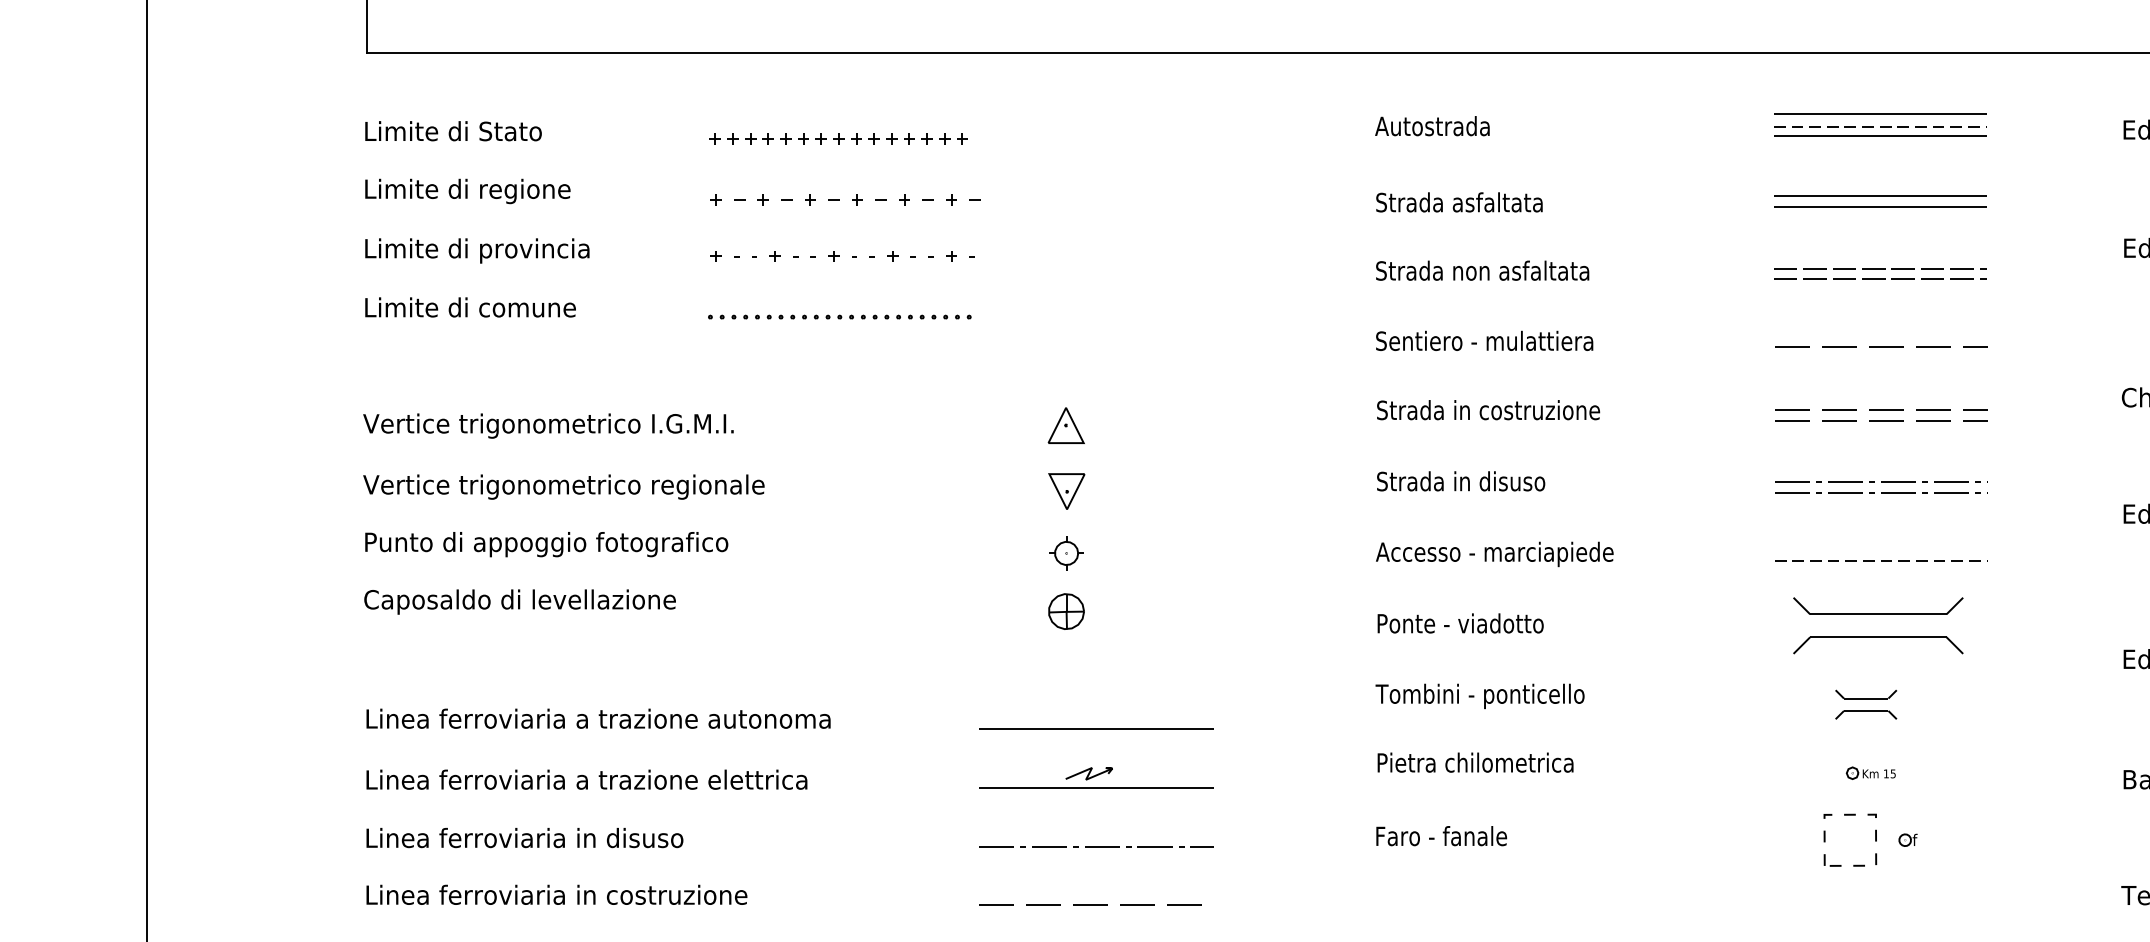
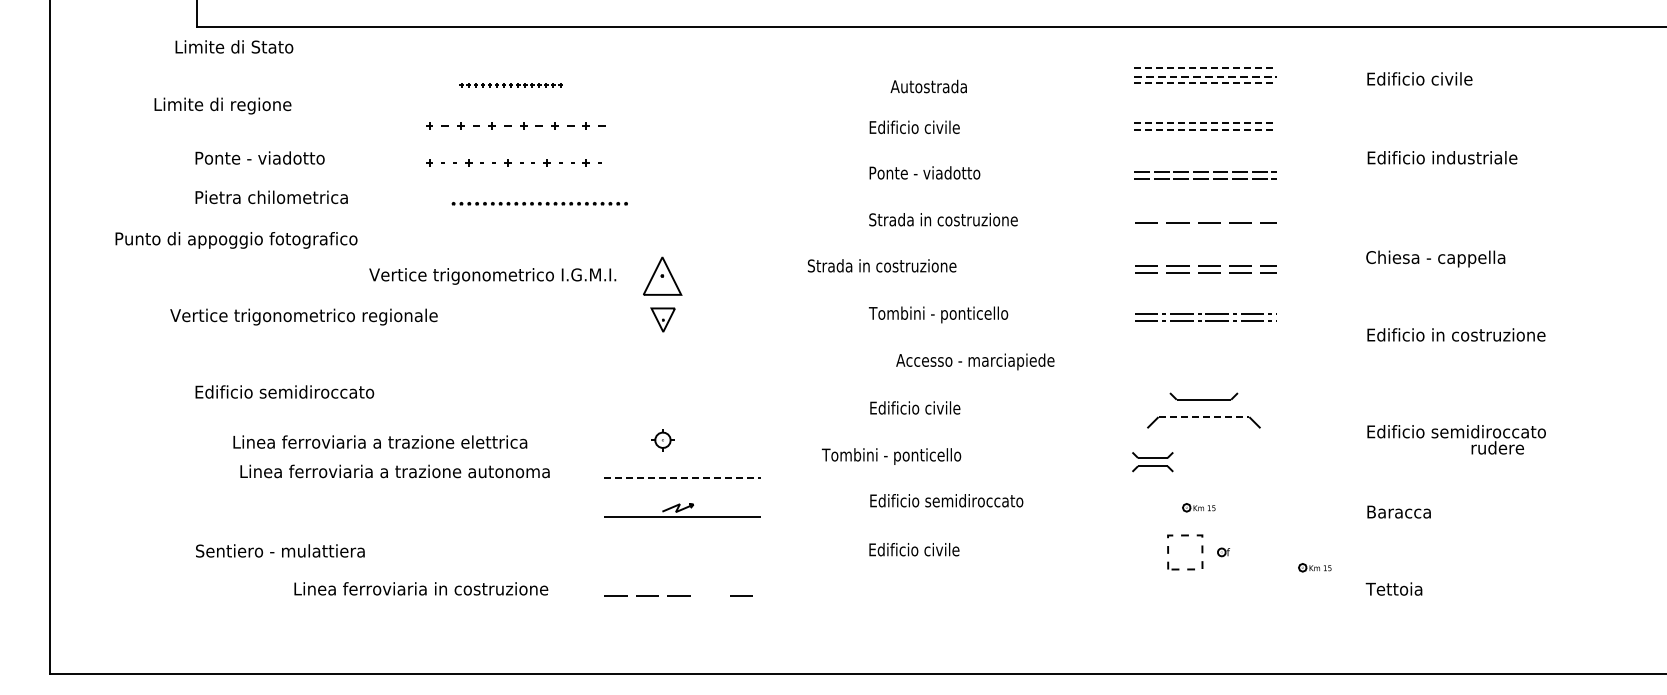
line: (1880, 114) -> (1205, 68), solid -> dashed
text: (1432, 126) -> (928, 86), moved
text: (453, 130) -> (234, 46), moved
line: (1880, 136) -> (1205, 83), solid -> dashed
part: (837, 138) -> (510, 84), size x0.6
text: (467, 190) -> (222, 105), moved
line: (1880, 196) -> (1205, 123), solid -> dashed
text: (1459, 202) -> (924, 127), Strada asfaltata -> Edificio civile
line: (1880, 207) -> (1205, 130), solid -> dashed
text: (477, 250) -> (270, 159), Limite di provincia -> Ponte - viadotto
text: (1483, 270) -> (940, 172), Strada non asfaltata -> Ponte - viadotto
text: (480, 307) -> (272, 197), Limite di comune -> Pietra chilometrica
part: (839, 316) -> (539, 203), moved
text: (1493, 340) -> (947, 219), Sentiero - mulattiera -> Strada in costruzione
text: (1489, 409) -> (882, 265), moved
part: (1065, 424) -> (662, 275), size x1.6
text: (548, 426) -> (492, 276), moved
text: (1480, 483) -> (938, 314), Strada in disuso -> Tombini - ponticello
text: (563, 486) -> (303, 316), moved
text: (546, 544) -> (236, 240), moved
part: (1065, 553) -> (662, 440), moved
text: (1495, 553) -> (975, 361), moved
line: (1880, 559) -> (1205, 365), removed
text: (519, 601) -> (298, 393), Caposaldo di levellazione -> Edificio semidiroccato
part: (1877, 606) -> (1203, 396), size x0.6
part: (1065, 610) -> (662, 399), removed
text: (1460, 622) -> (925, 407), Ponte - viadotto -> Edificio civile
line: (1879, 637) -> (1204, 417), solid -> dashed
text: (1480, 696) -> (891, 456), moved
part: (1865, 705) -> (1152, 462), moved
text: (597, 718) -> (394, 471), moved
line: (1097, 729) -> (683, 478), solid -> dashed
text: (1493, 762) -> (947, 500), Pietra chilometrica -> Edificio semidiroccato
text: (587, 778) -> (380, 441), moved
text: (1444, 835) -> (914, 549), Faro - fanale -> Edificio civile
text: (524, 837) -> (301, 550), Linea ferroviaria in disuso -> Sentiero - mulattiera
line: (1095, 846) -> (682, 556), removed
part: (2044, 862) -> (1314, 567), added
text: (557, 894) -> (421, 588), moved
line: (1136, 904) -> (709, 595), removed

